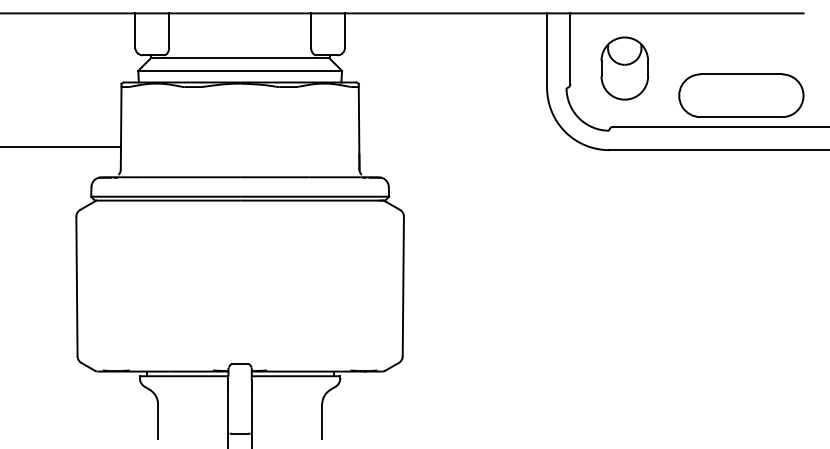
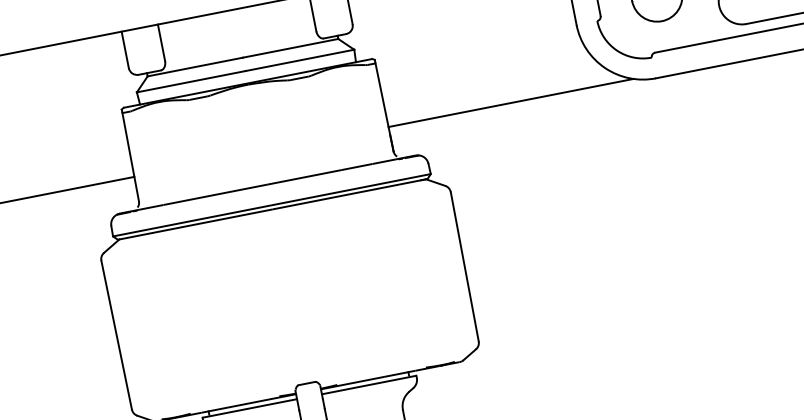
line: (473, 146) -> (510, 102), added

